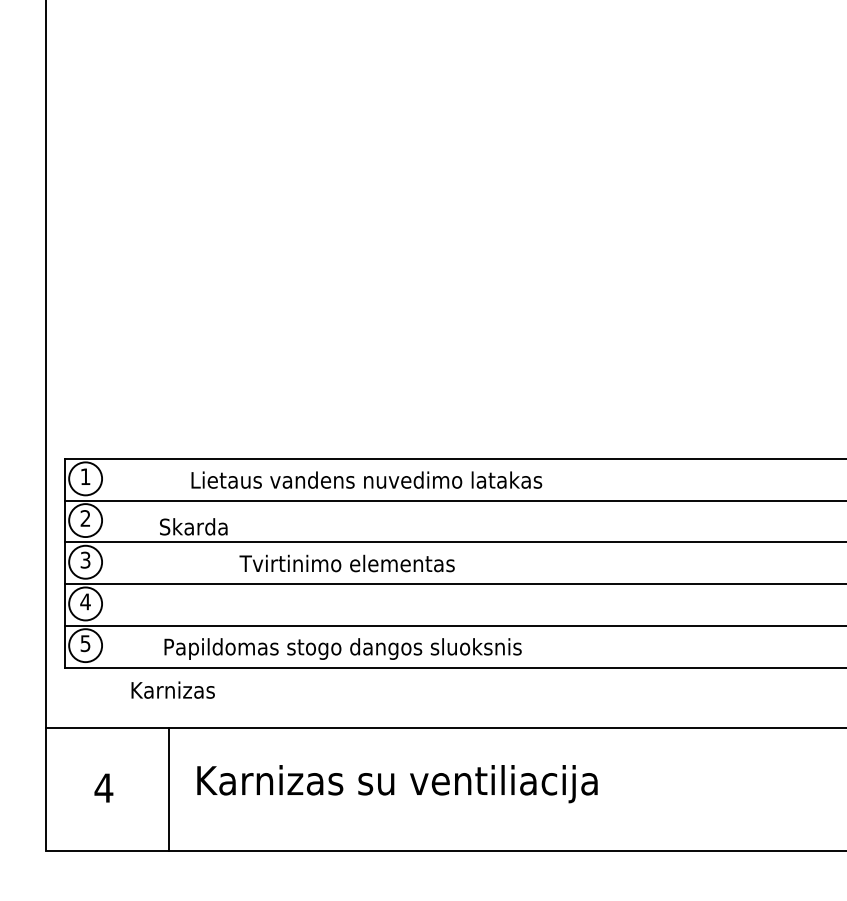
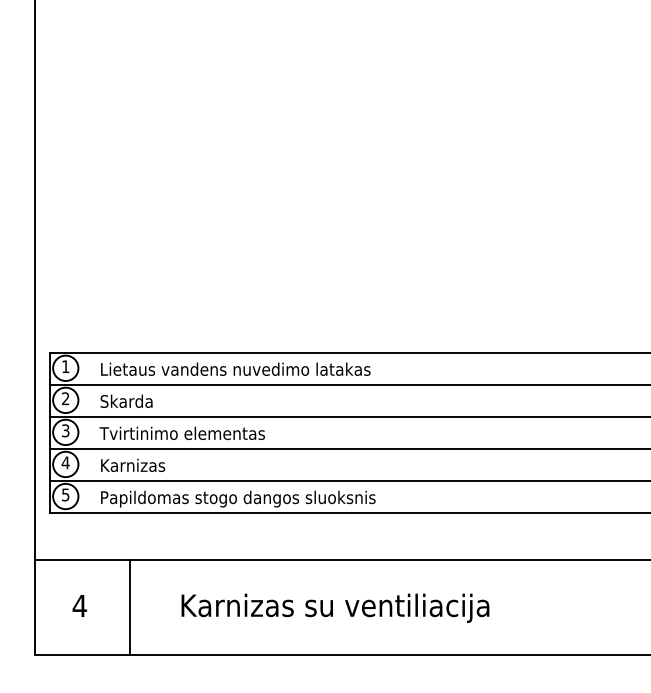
text: (366, 479) -> (235, 368), moved
text: (193, 526) -> (126, 401), moved
text: (346, 563) -> (181, 433), moved
text: (342, 648) -> (237, 498), moved
text: (172, 689) -> (132, 464), moved
text: (397, 784) -> (335, 608), moved

